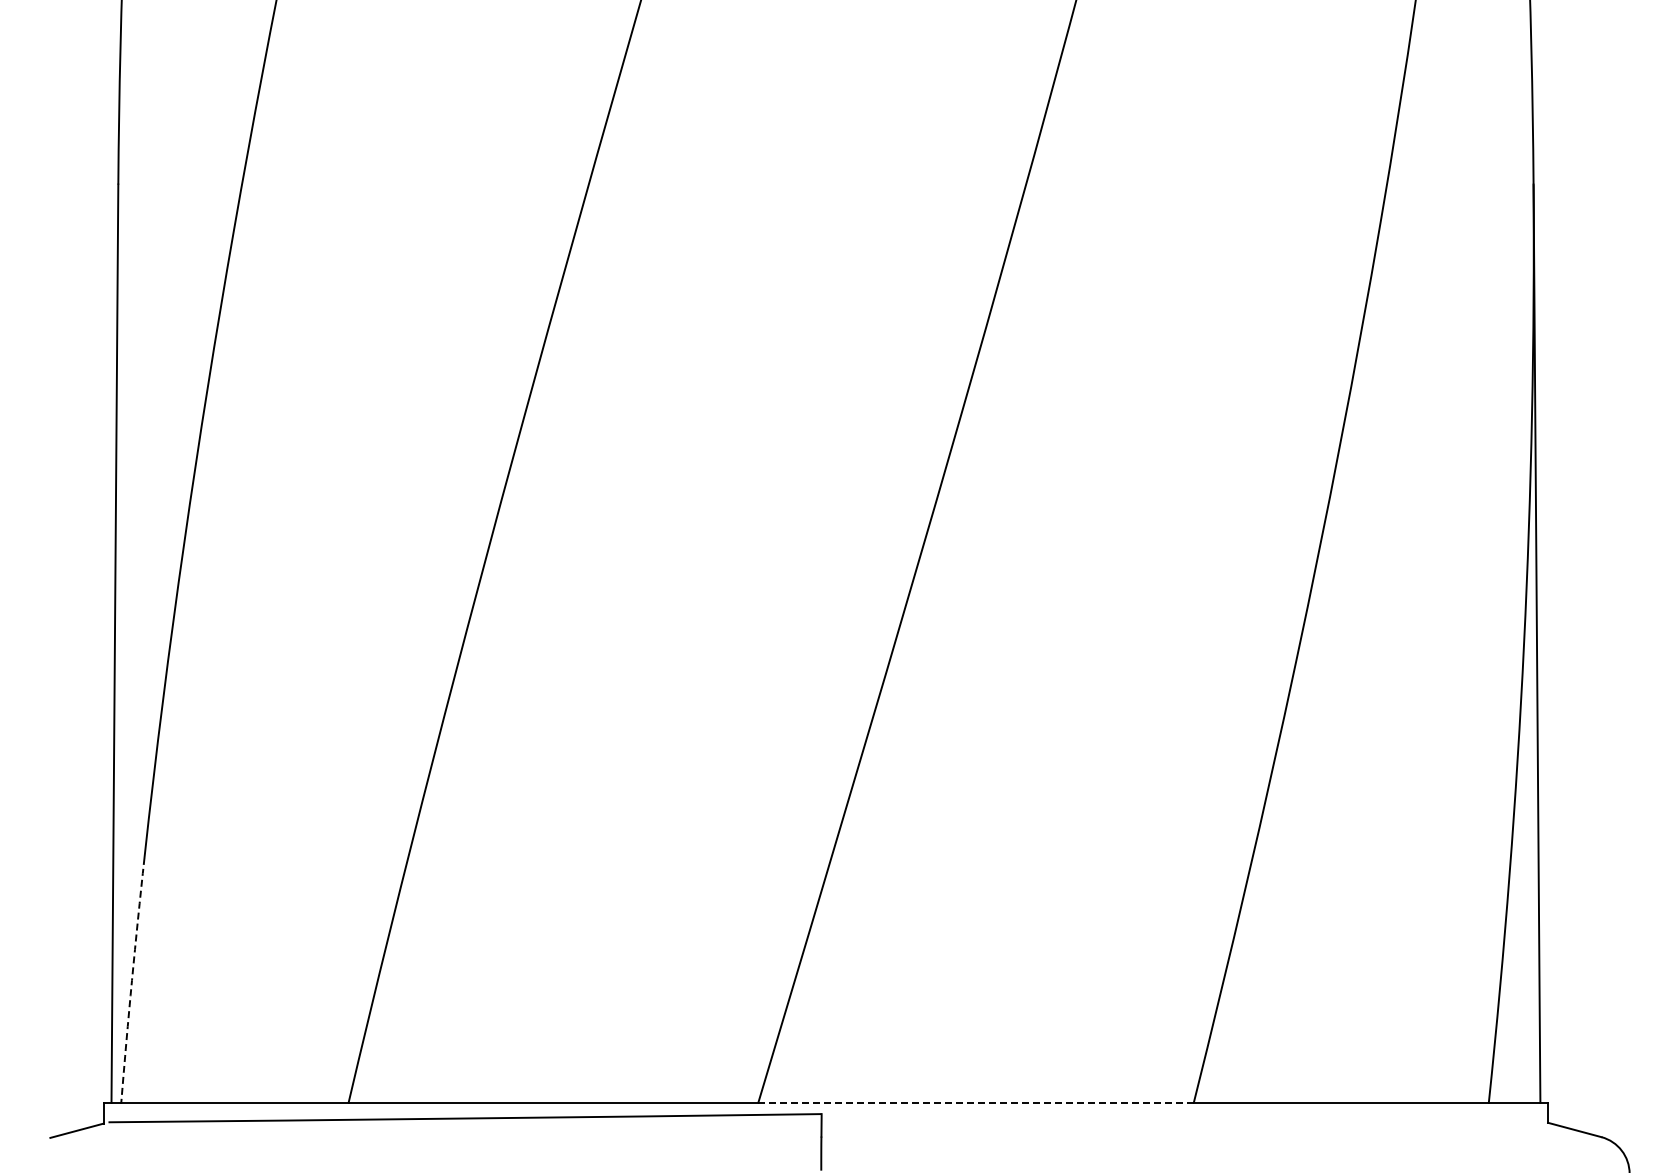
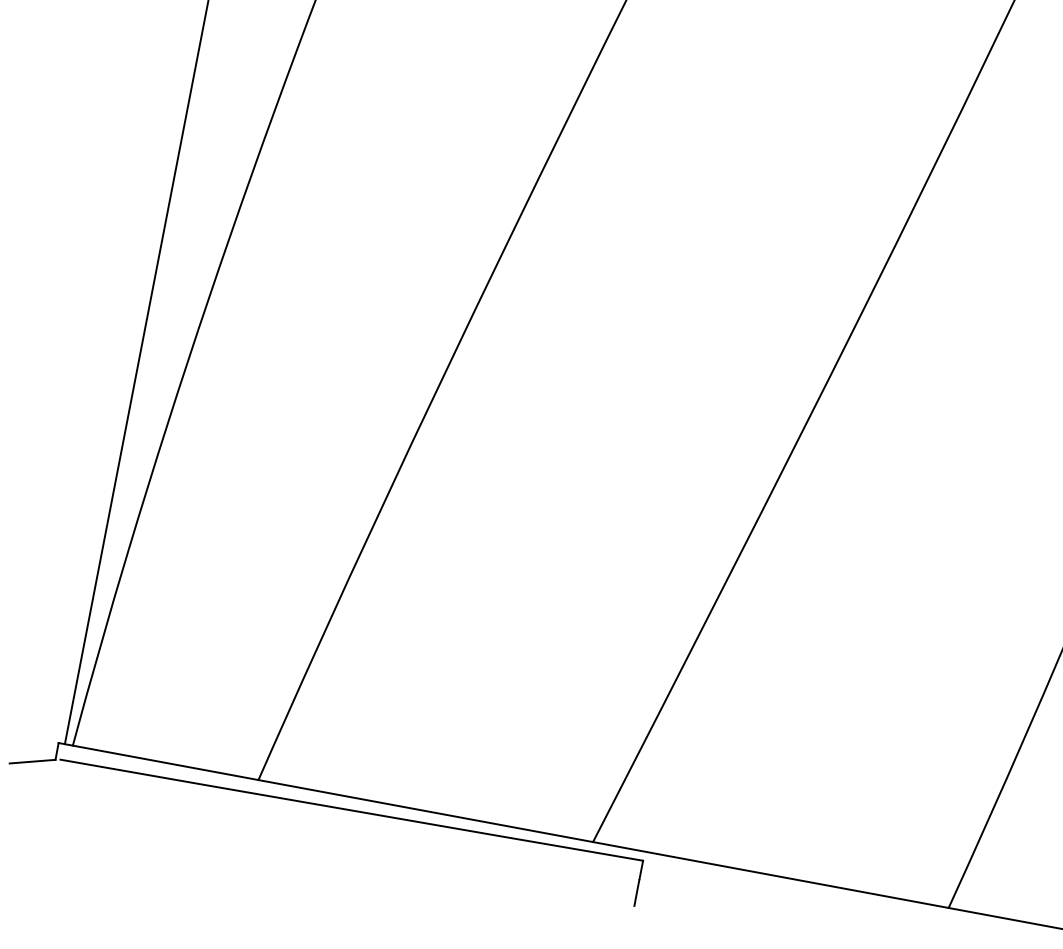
arc: (132, 980) -> (100, 647), dashed -> solid
line: (975, 1102) -> (770, 874), dashed -> solid

